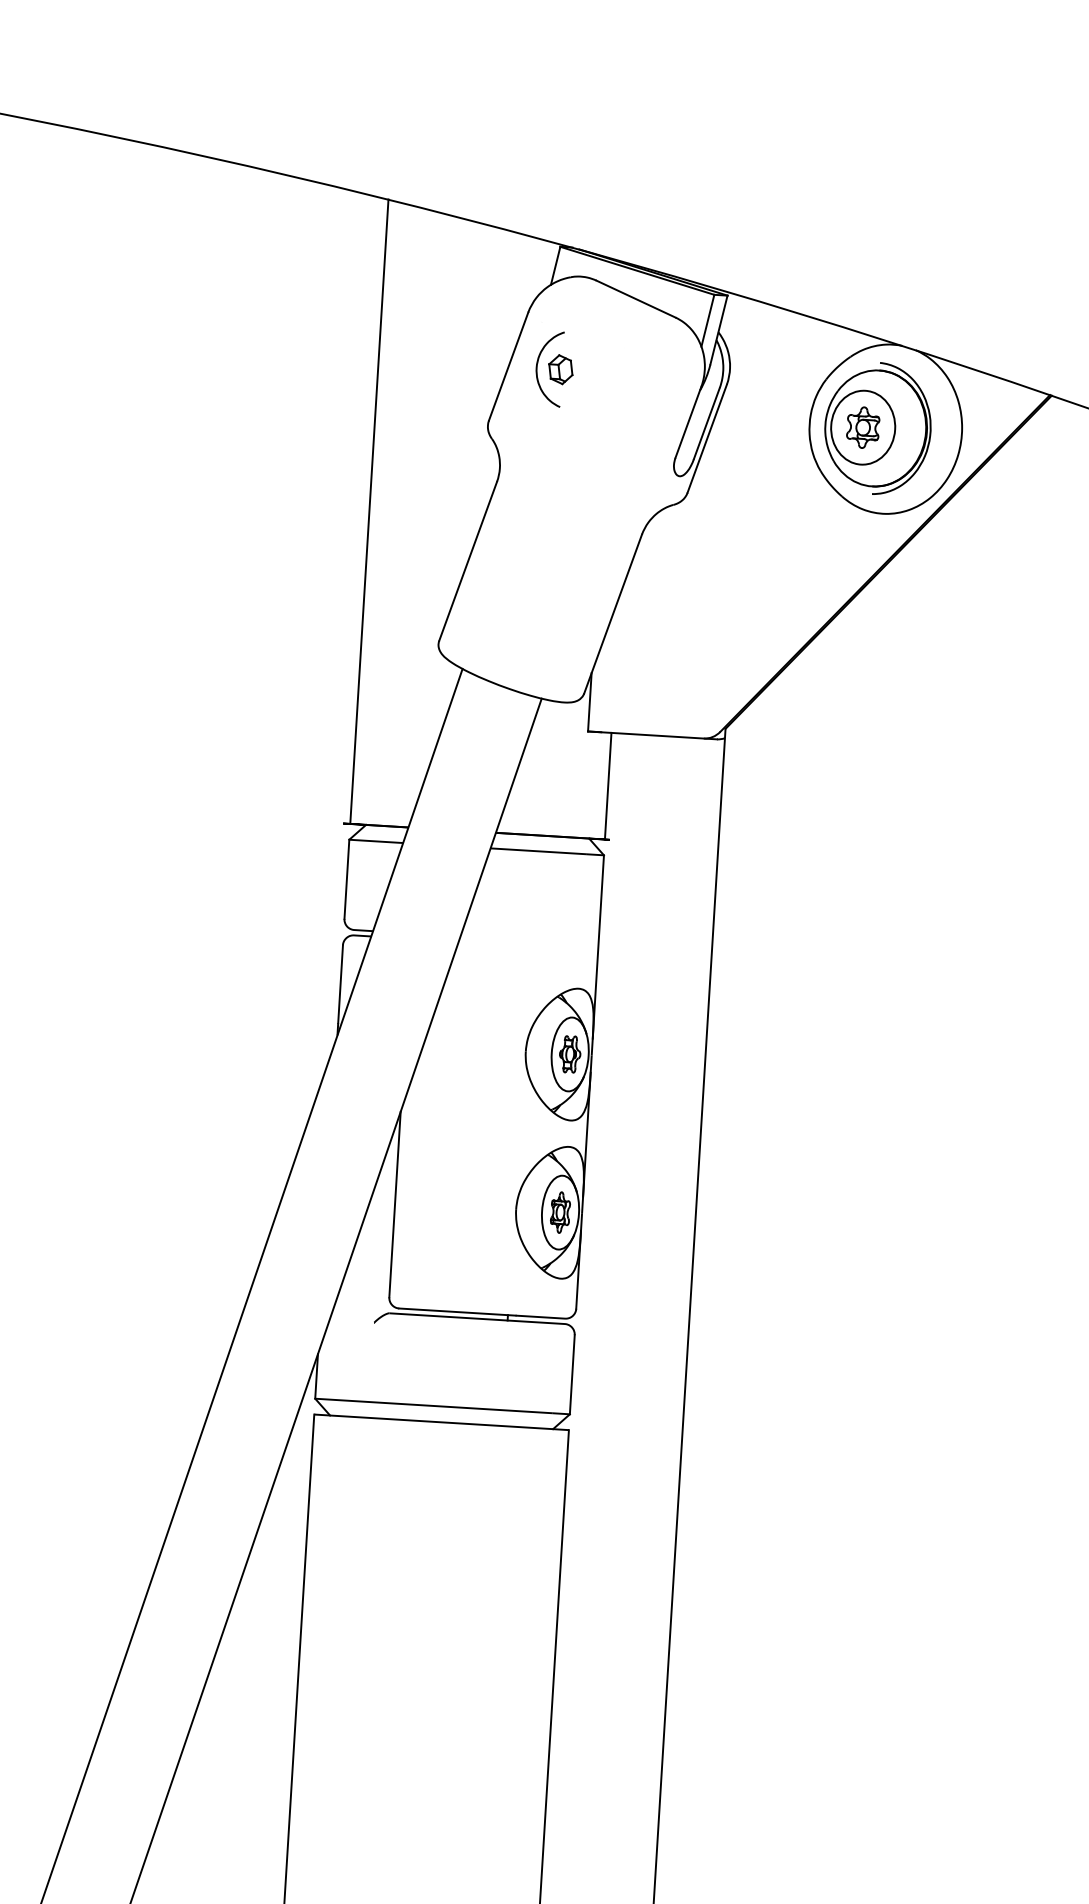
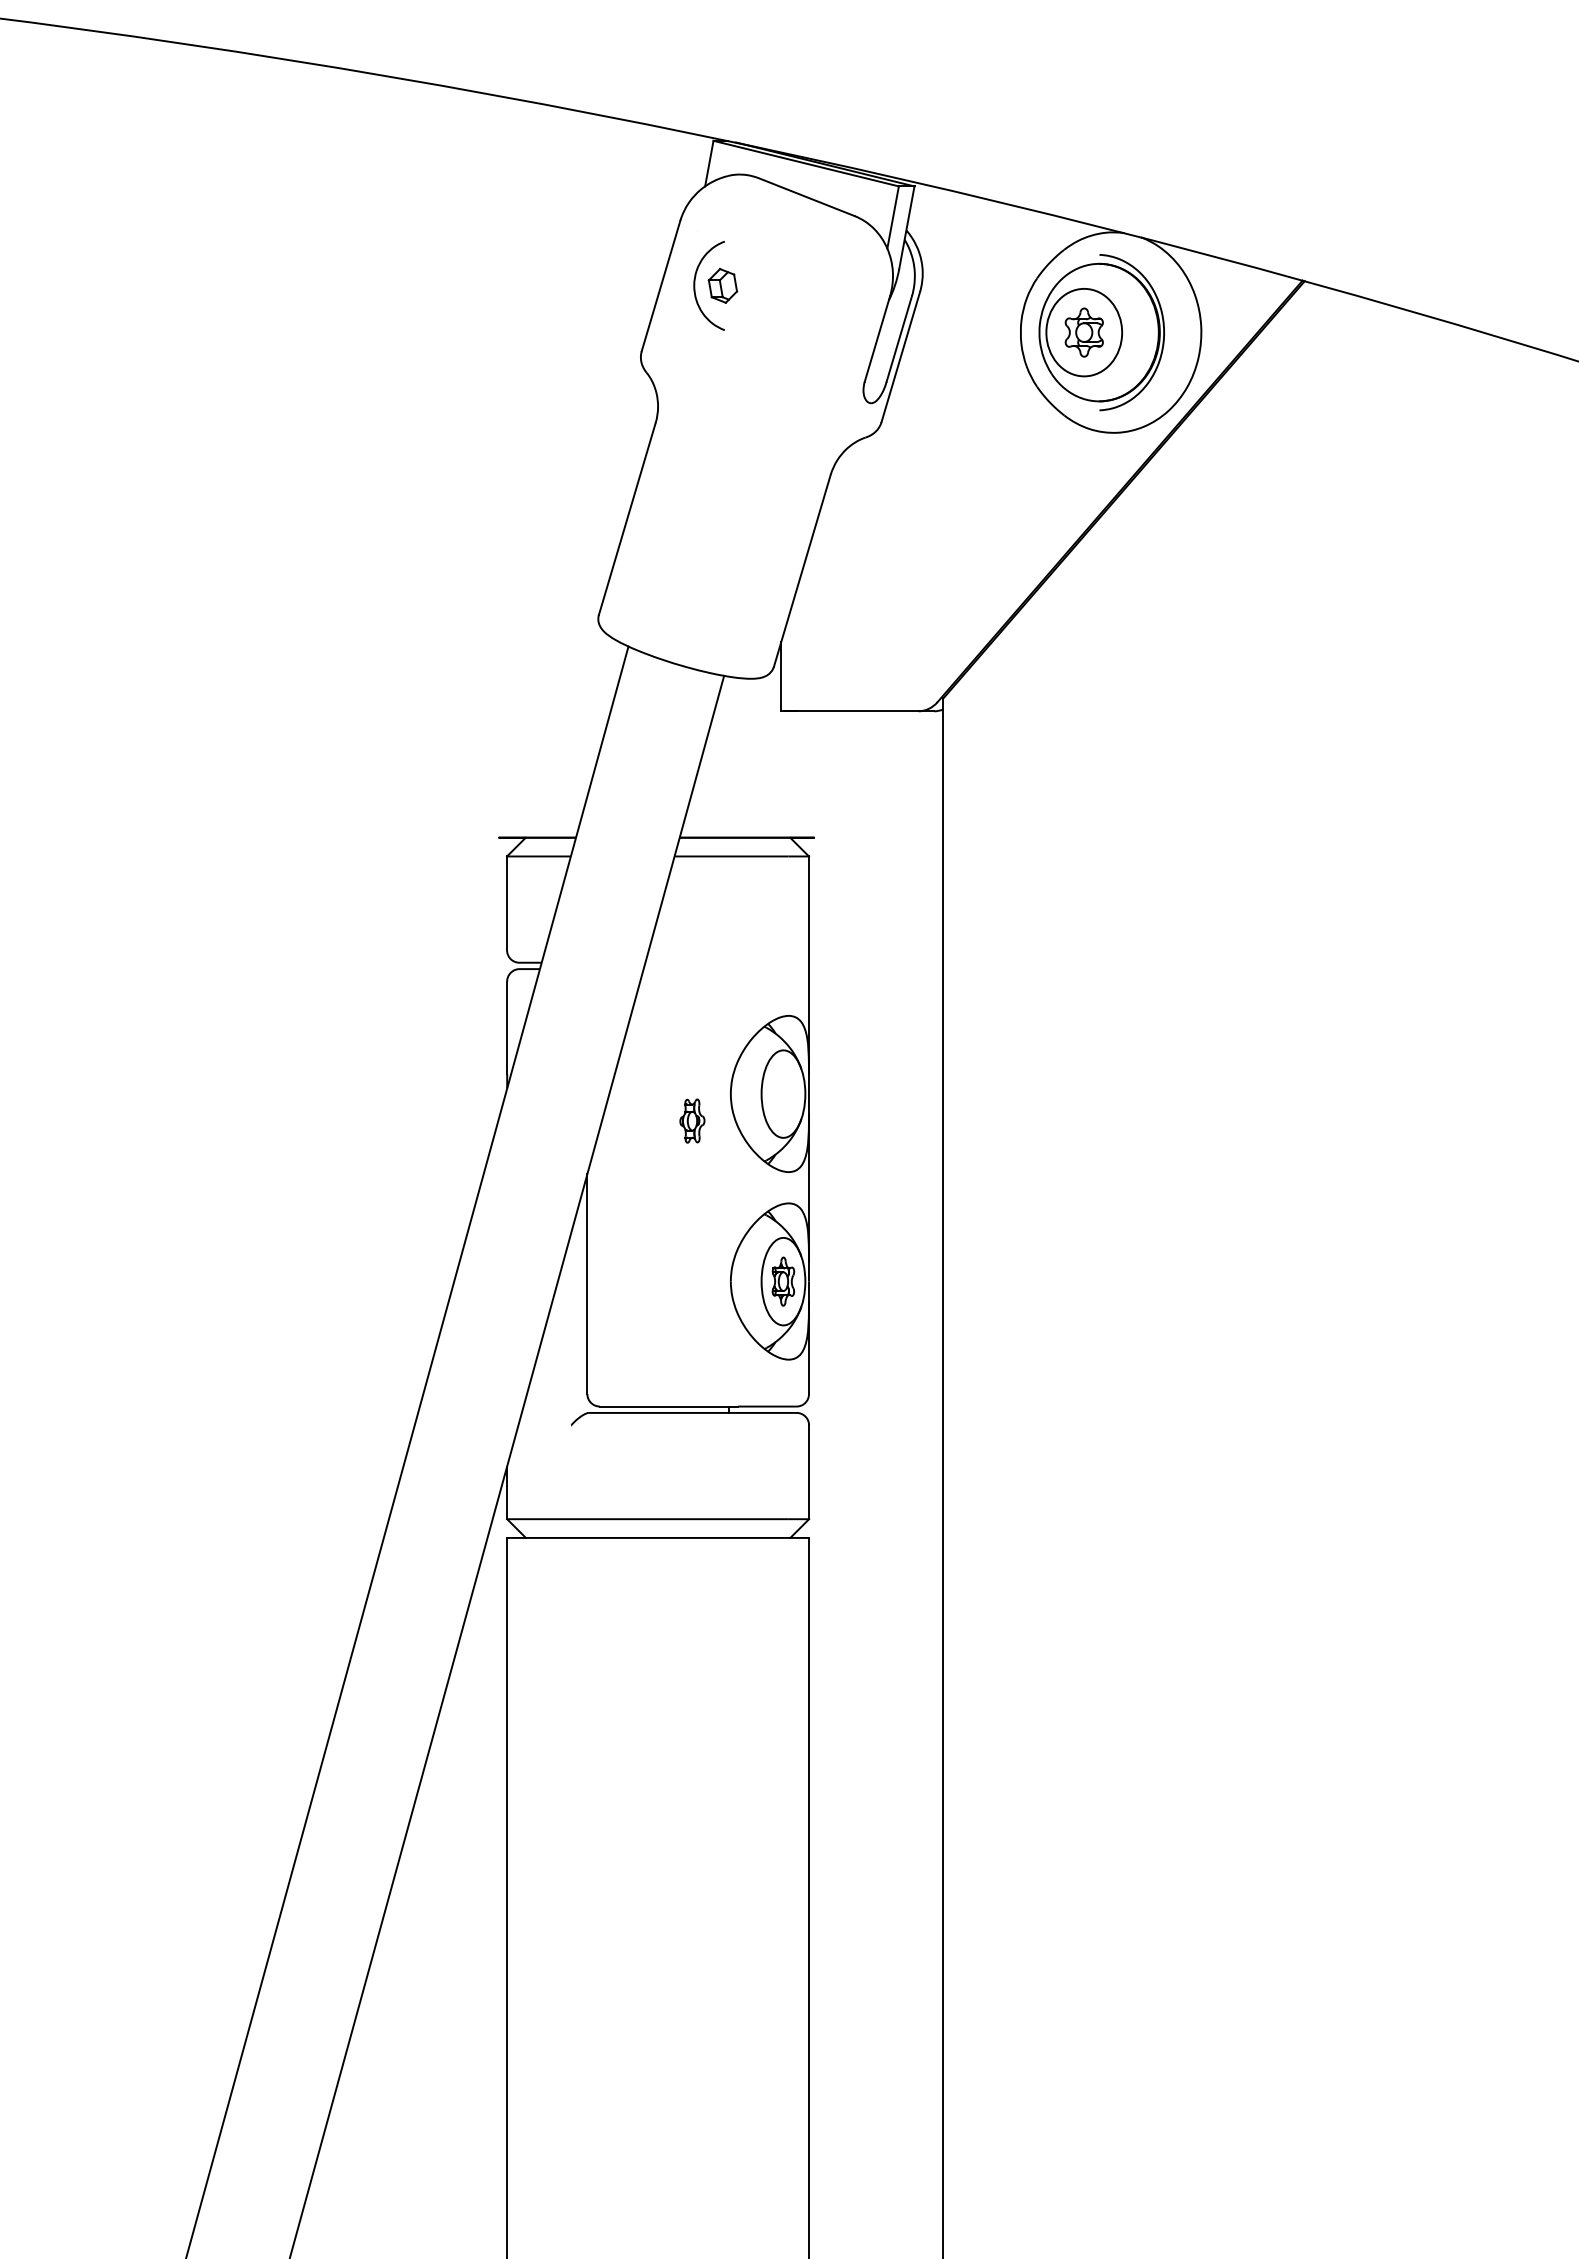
line: (369, 511) -> (507, 467), removed
line: (607, 786) -> (808, 774), removed
part: (570, 1053) -> (692, 1120), moved

